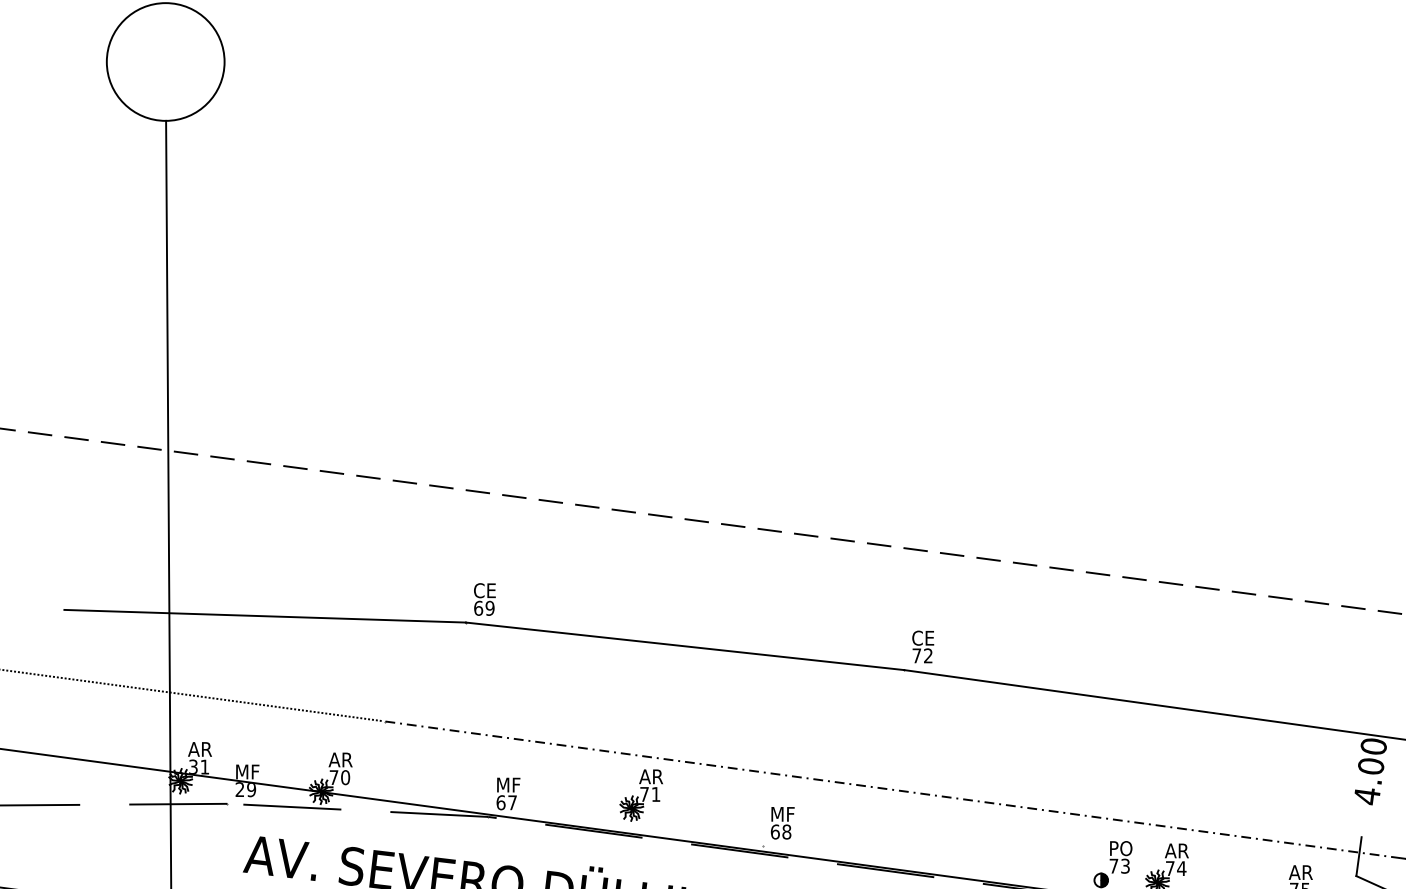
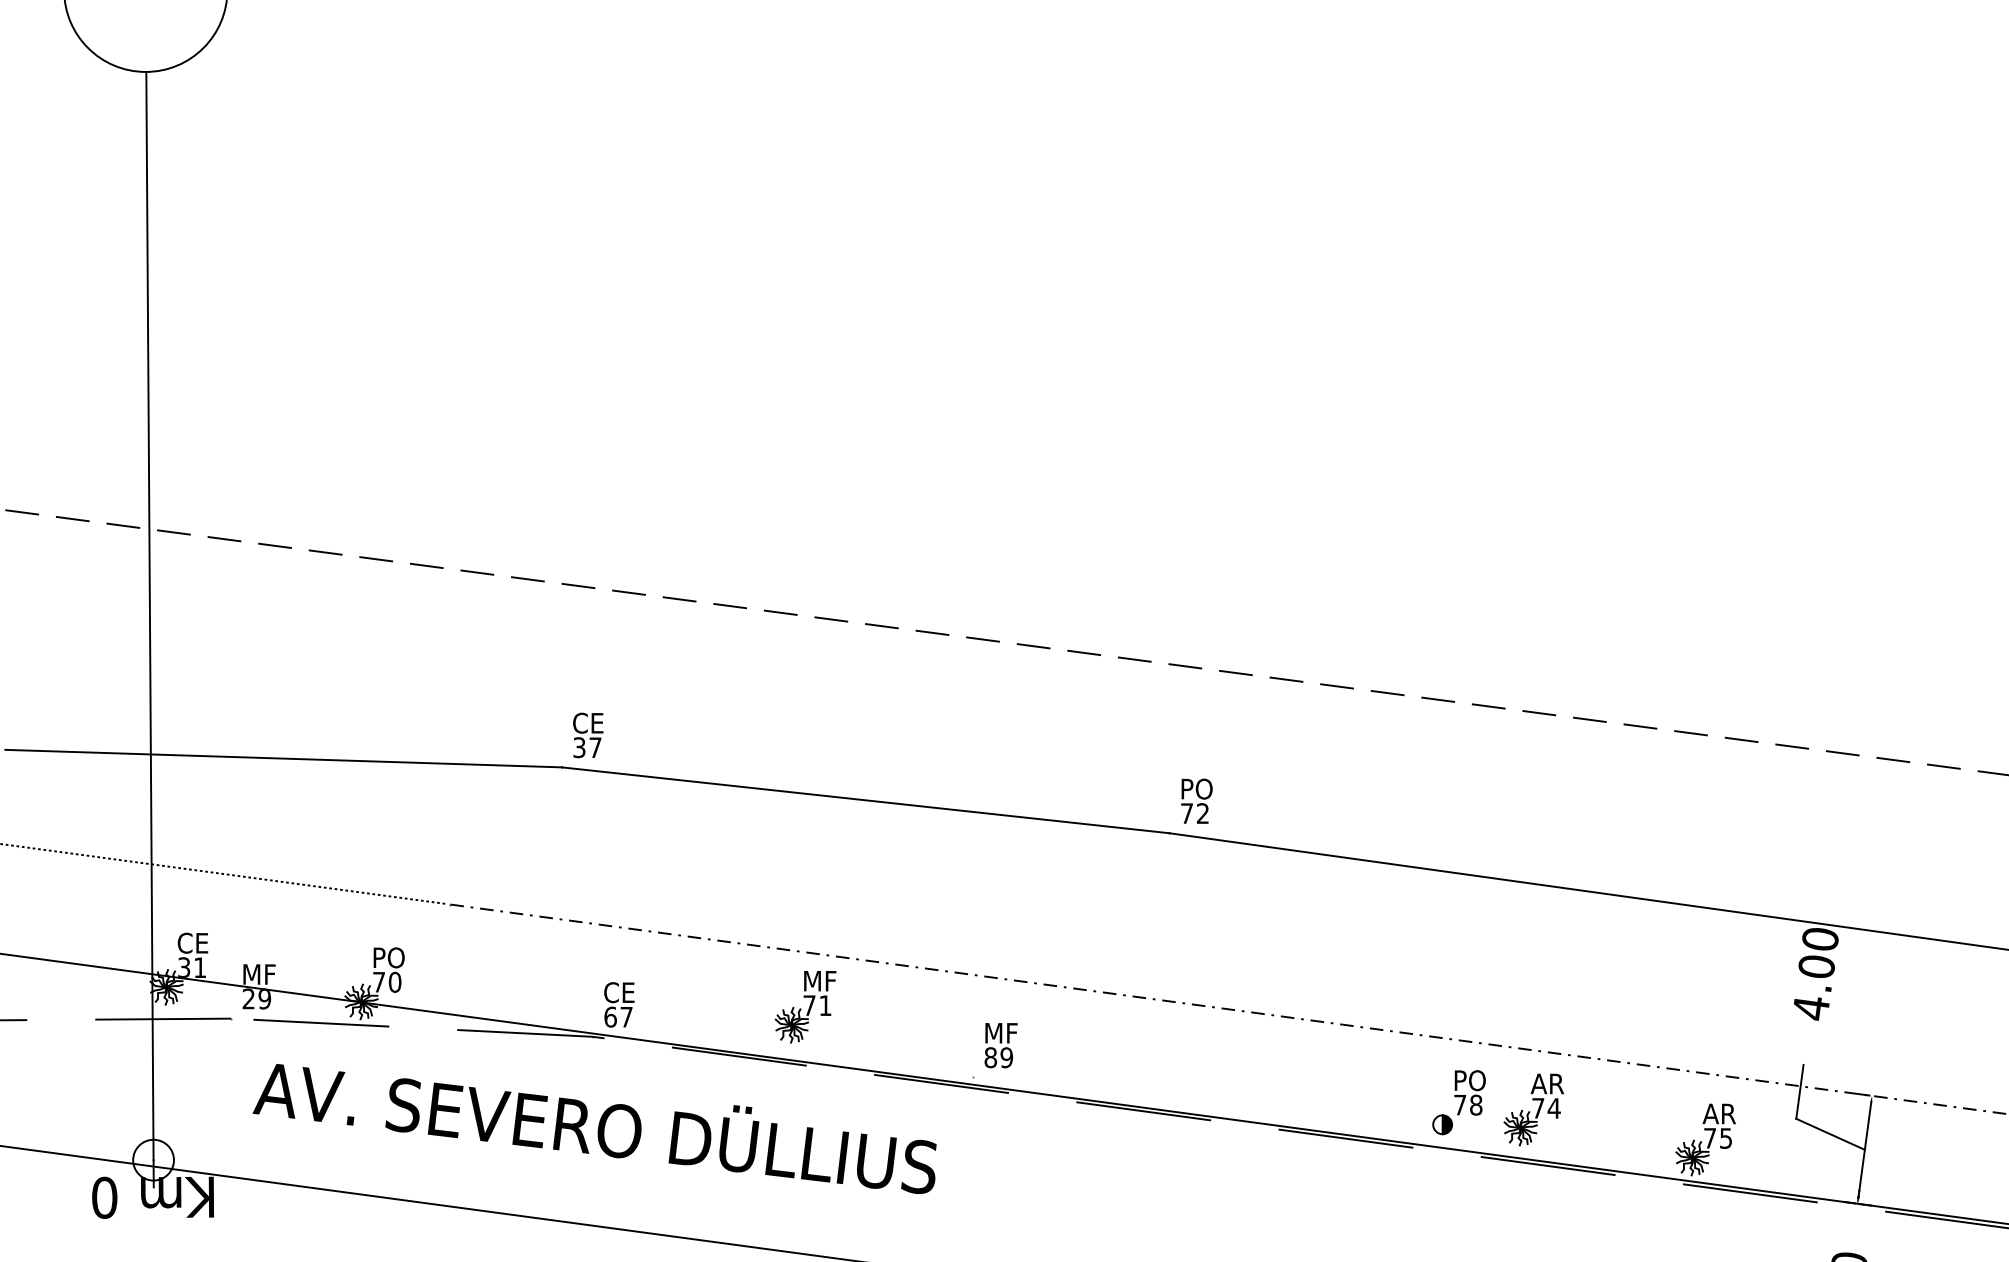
text: (484, 608) -> (587, 747), 69 -> 37
text: (923, 637) -> (1196, 788), CE -> PO
text: (200, 748) -> (193, 942), AR -> CE
text: (340, 759) -> (387, 957), AR -> PO
text: (651, 777) -> (819, 981), AR -> MF
text: (508, 784) -> (620, 992), MF -> CE
text: (780, 831) -> (998, 1057), 68 -> 89
text: (1125, 865) -> (1476, 1104), 73 -> 78

